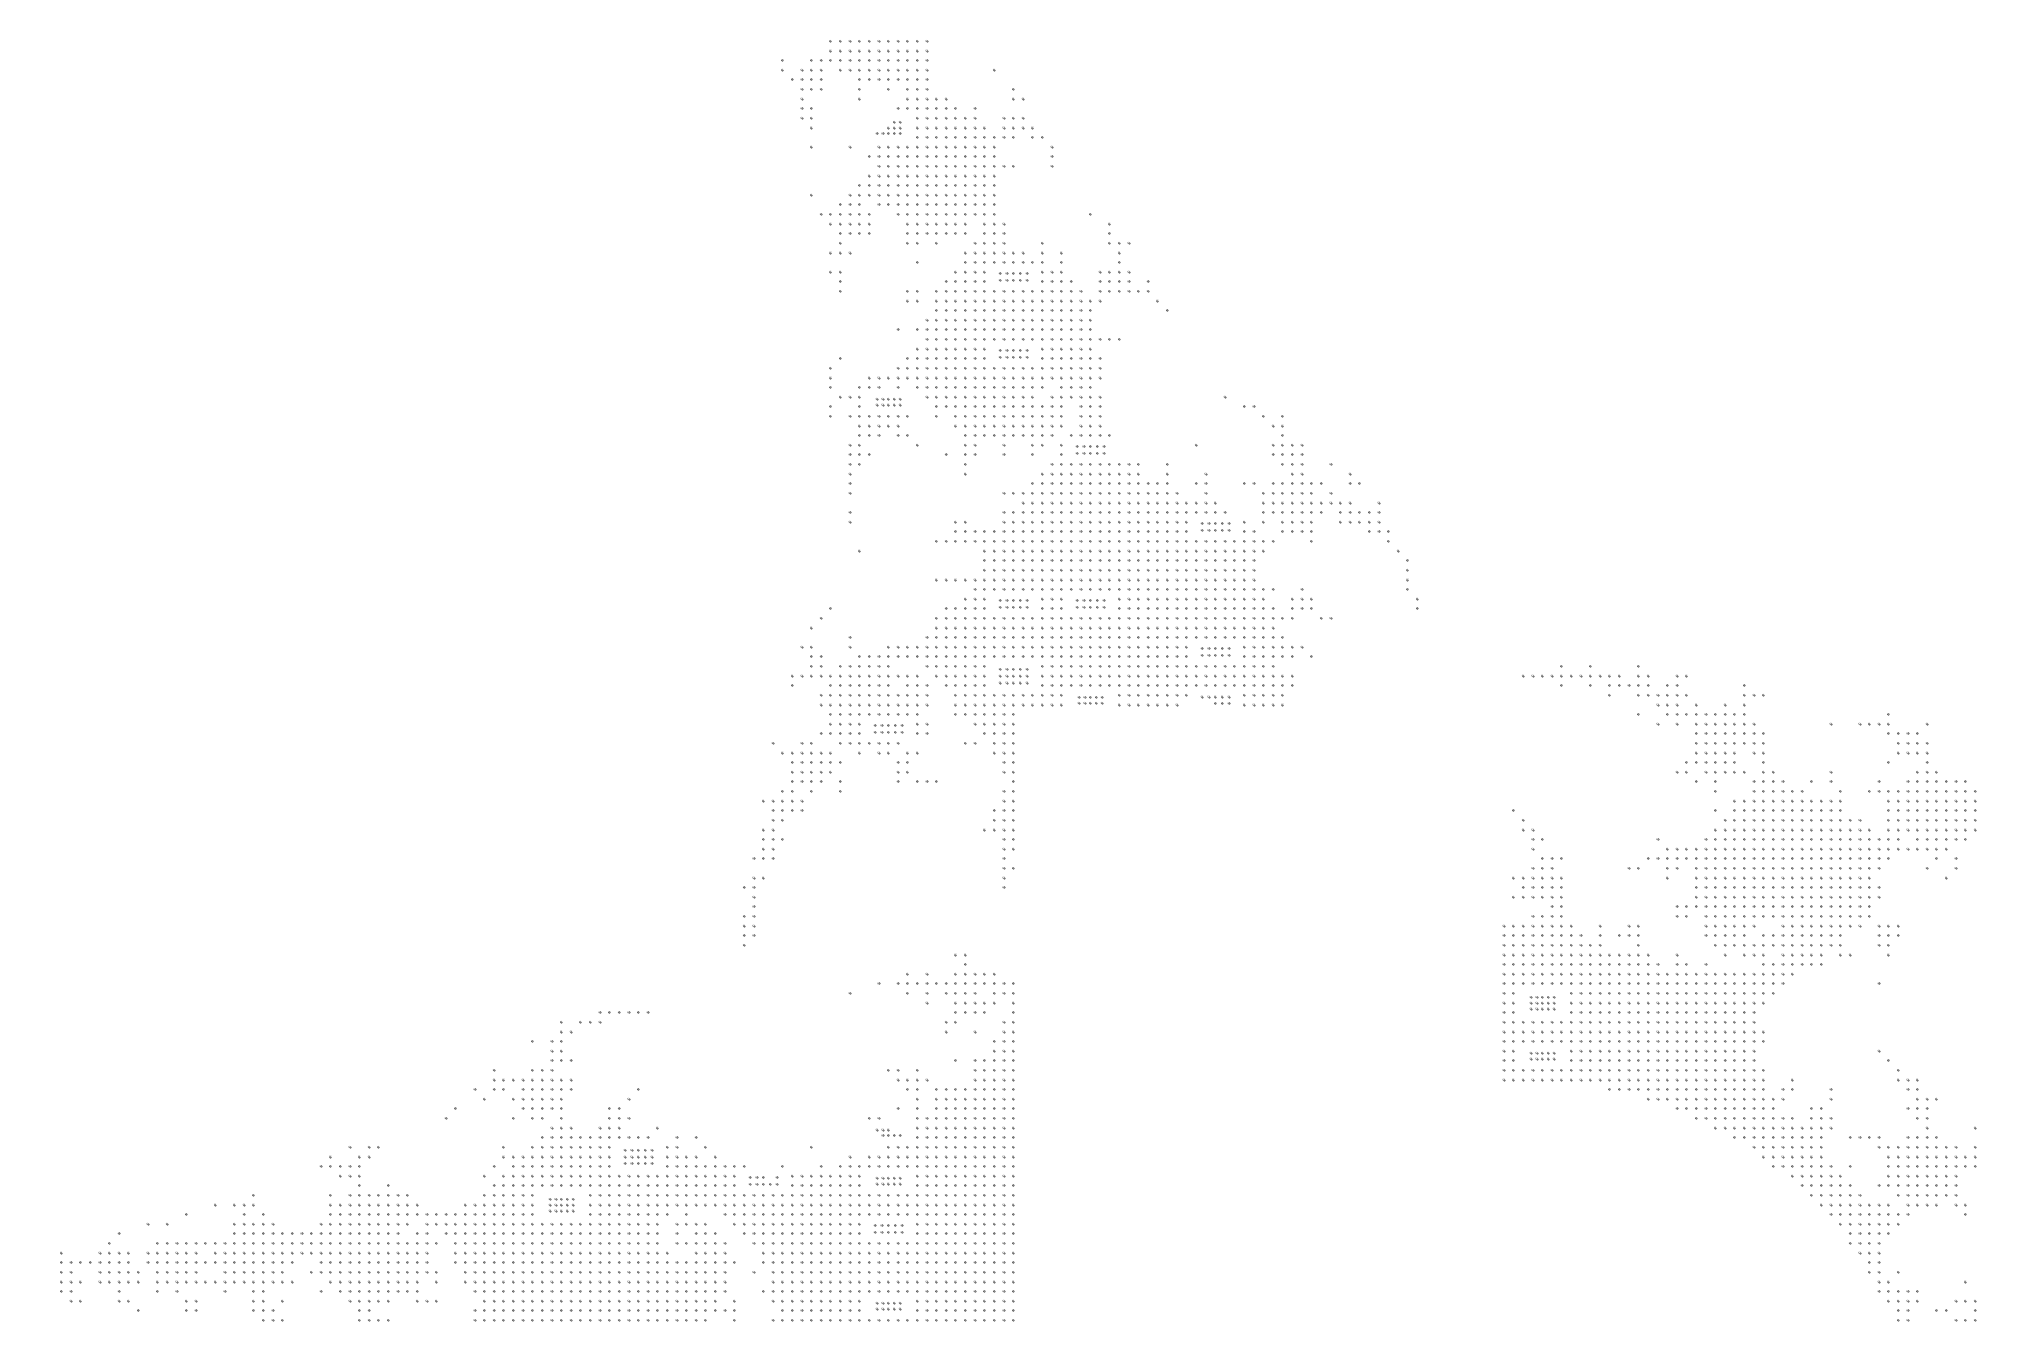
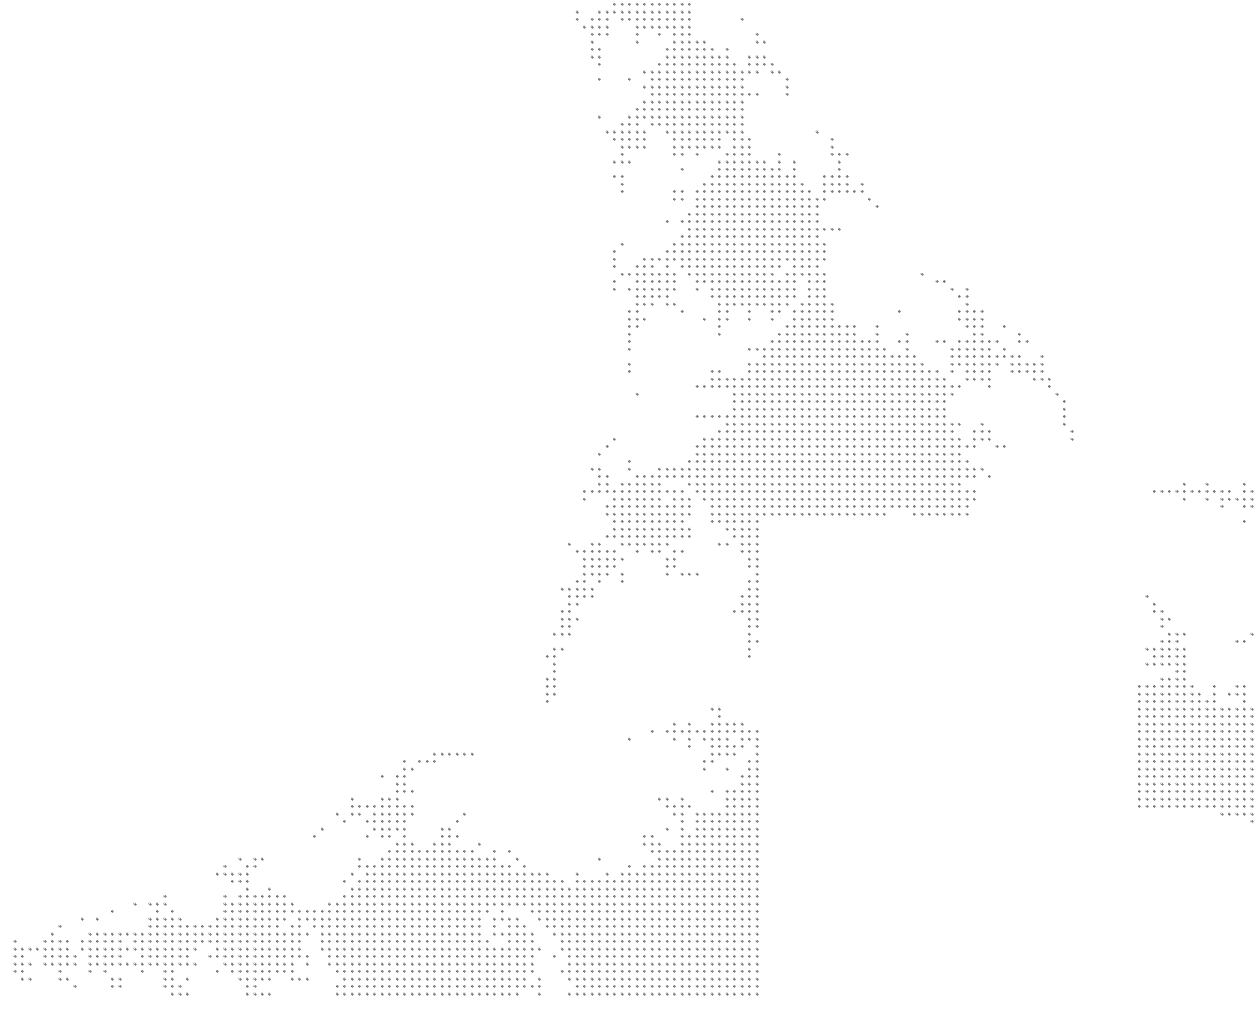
part: (888, 127) -> (659, 64), size x1.67
part: (1013, 276) -> (757, 180), size x1.43
part: (1013, 353) -> (757, 240), size x1.43
part: (888, 401) -> (659, 277), size x1.67
part: (1090, 449) -> (817, 315), size x1.43
part: (1215, 526) -> (914, 375), size x1.43
part: (1013, 603) -> (757, 435), size x1.43
part: (1090, 603) -> (817, 435), size x1.43
part: (1215, 651) -> (914, 472), size x1.43
part: (1013, 675) -> (757, 491), size x1.43
part: (1090, 700) -> (817, 510), size x1.67
part: (1215, 700) -> (914, 510), size x1.43
part: (888, 728) -> (659, 532), size x1.43
part: (1542, 1002) -> (1169, 746), size x1.67
part: (1542, 1055) -> (1169, 787), size x1.67
part: (888, 1132) -> (659, 847), size x1.67
part: (638, 1156) -> (464, 866), size x1.43
part: (763, 1180) -> (562, 884), size x1.43
part: (888, 1180) -> (659, 884), size x1.67
part: (561, 1204) -> (404, 903), size x1.67
part: (888, 1228) -> (659, 922), size x1.43
part: (888, 1305) -> (659, 982), size x1.67

